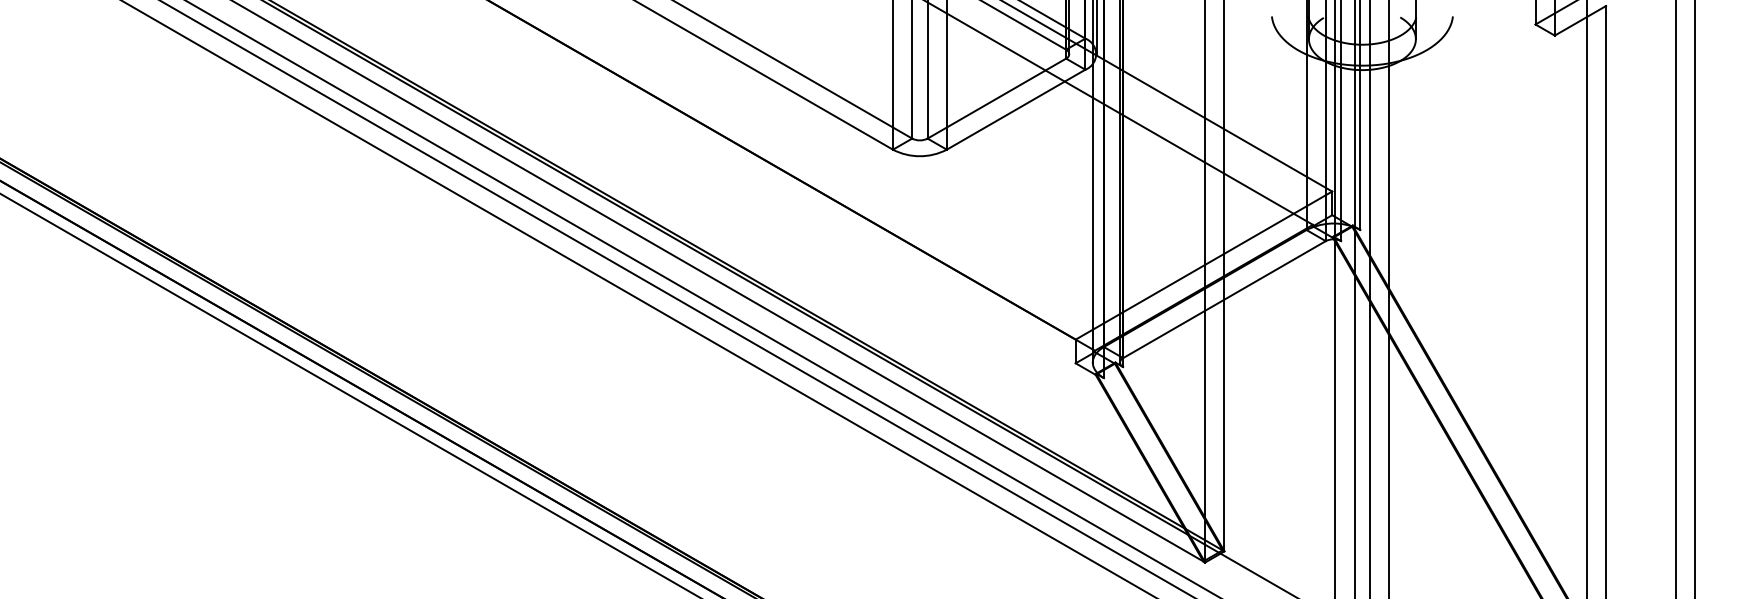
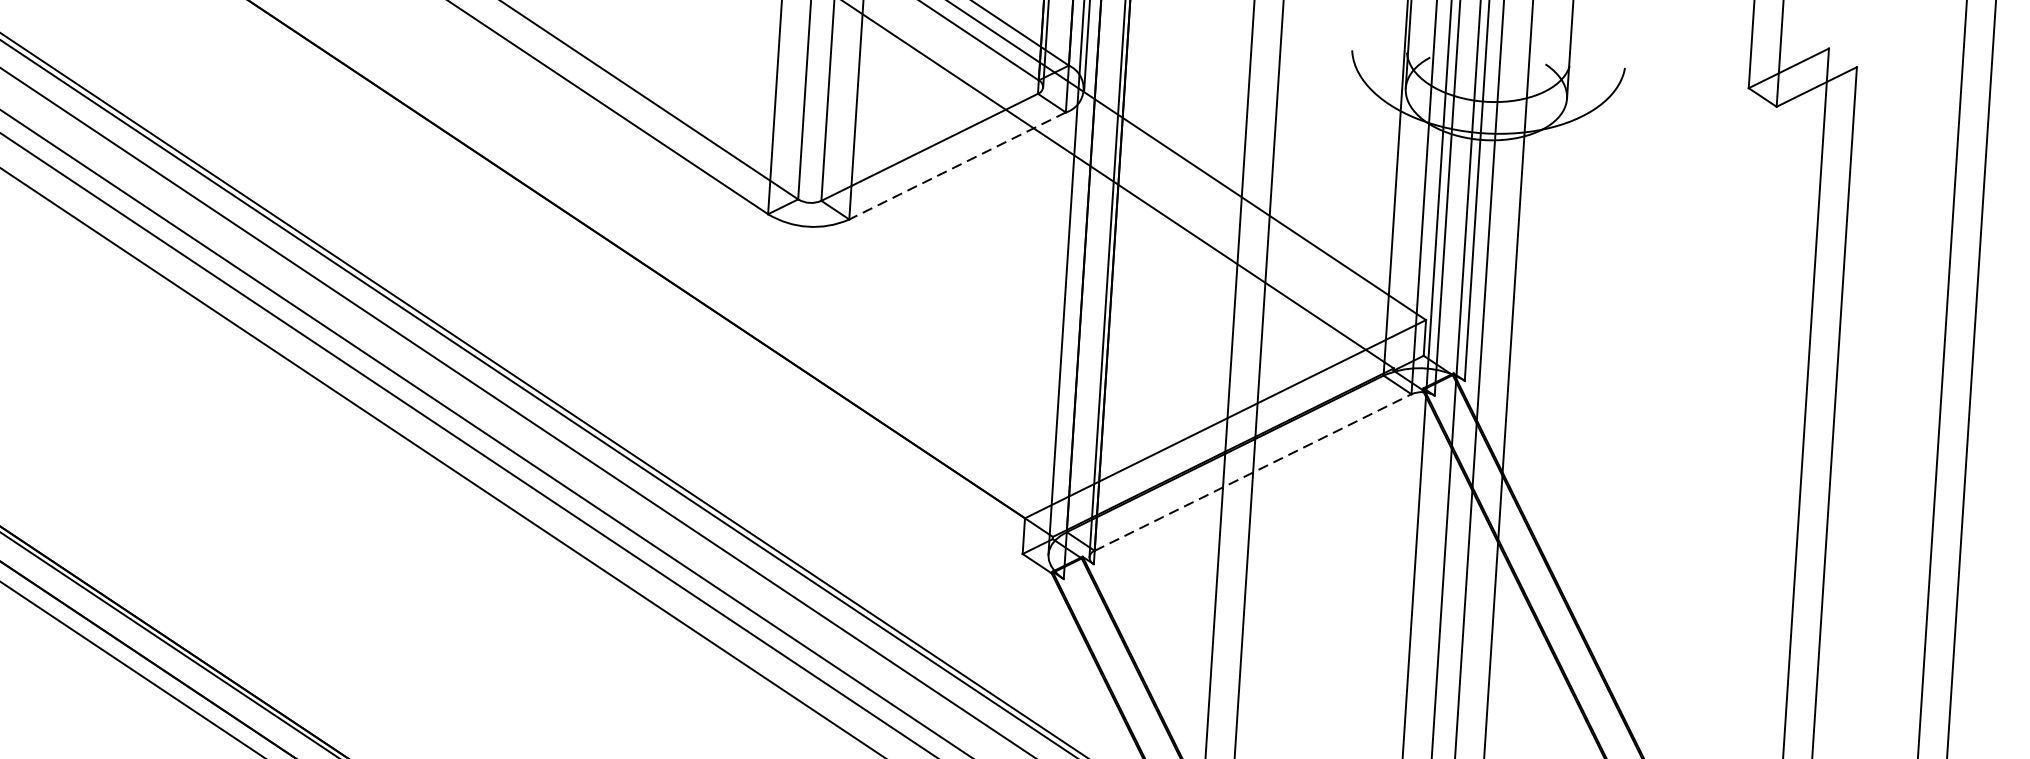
line: (1016, 109) -> (958, 165), solid -> dashed
line: (1224, 299) -> (1253, 472), solid -> dashed

